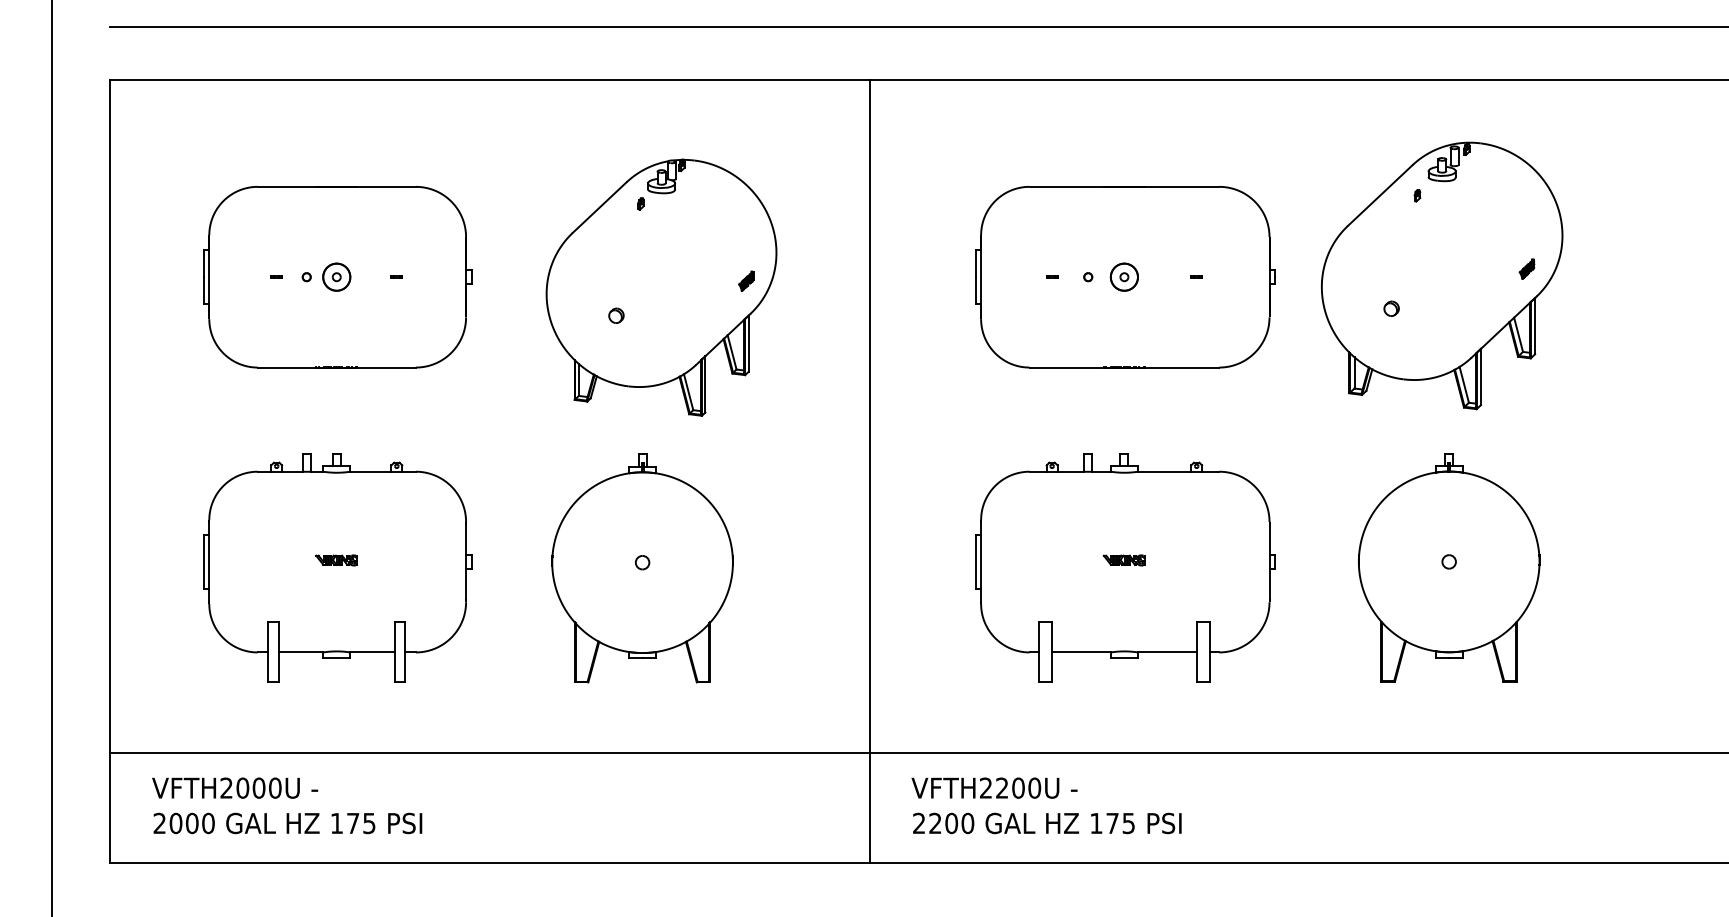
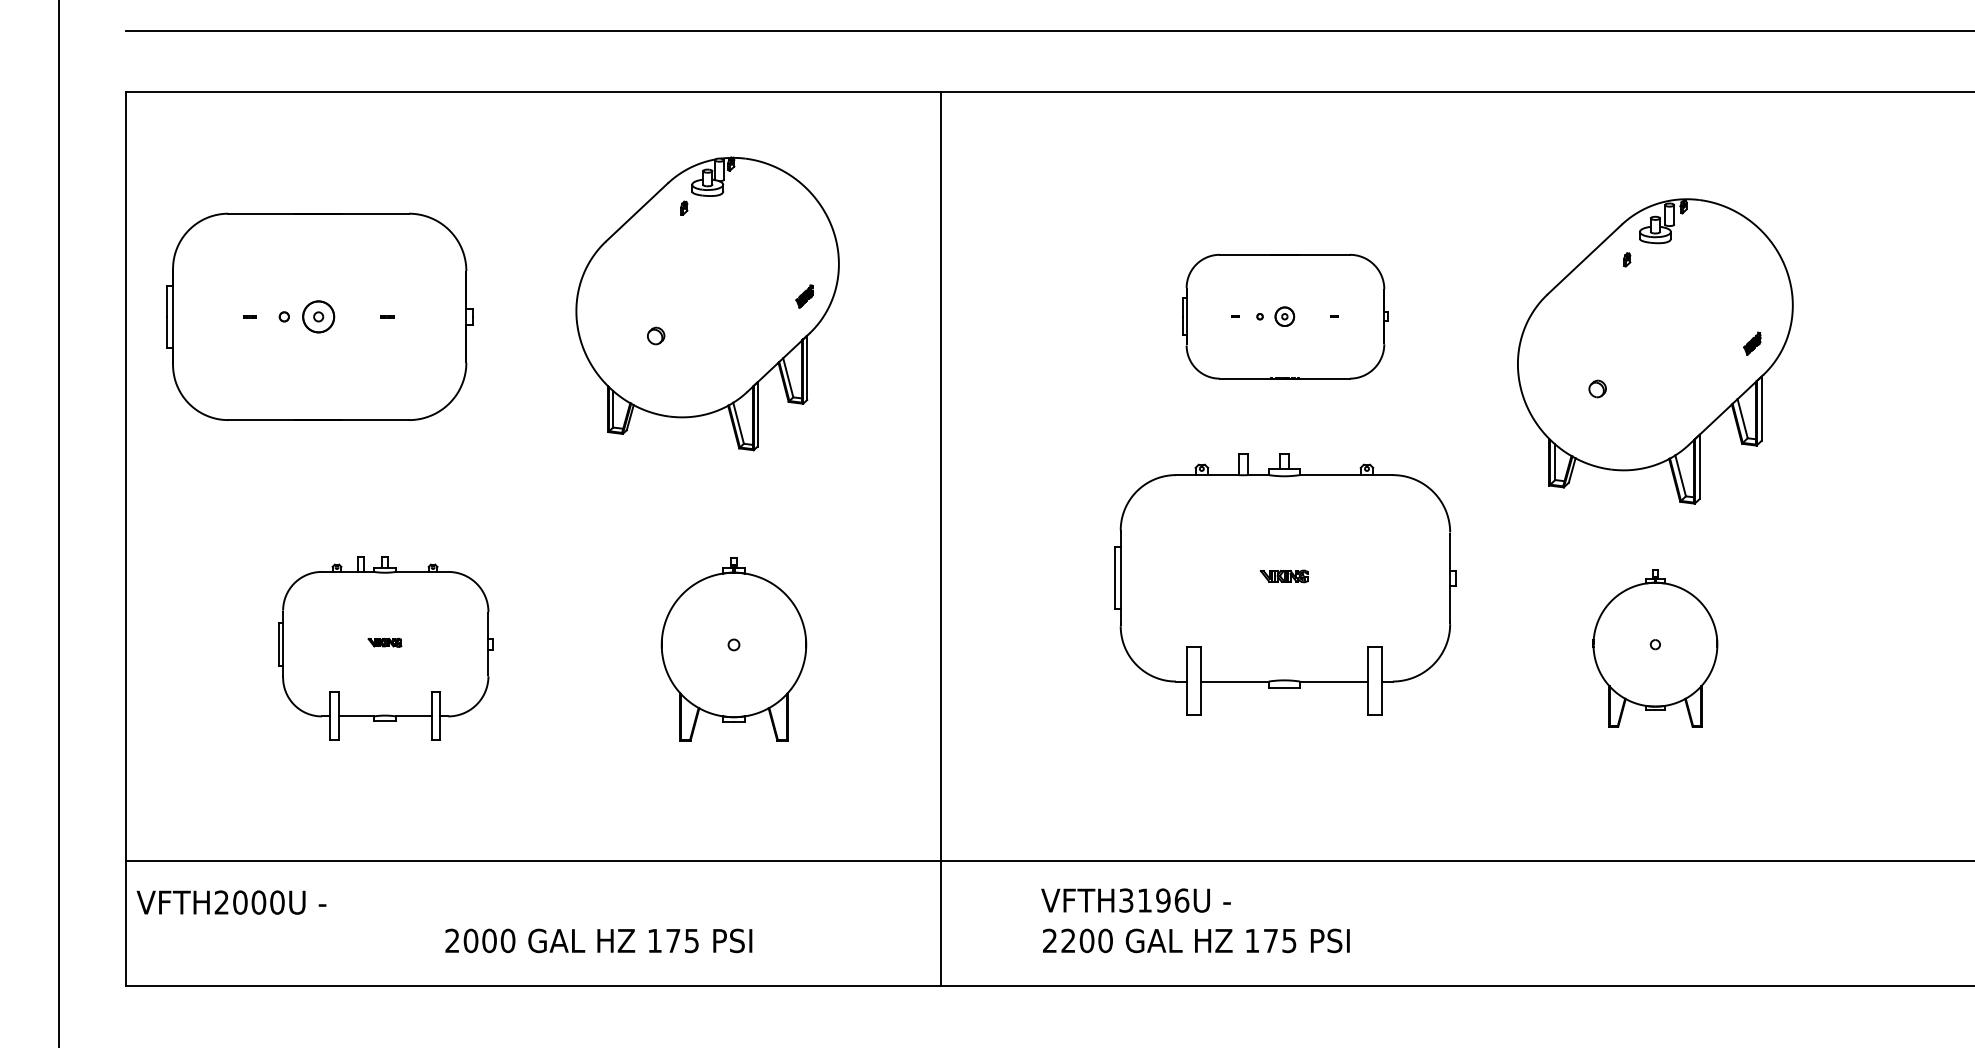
part: (1442, 275) -> (1655, 351), moved
part: (337, 276) -> (319, 316), moved
part: (1125, 276) -> (1285, 316), size x0.6
part: (661, 287) -> (707, 303), moved
line: (869, 471) -> (940, 538), moved
part: (337, 567) -> (385, 648), size x0.7
part: (1125, 567) -> (1285, 584), moved
part: (1449, 567) -> (1655, 648), size x0.6
part: (642, 568) -> (733, 649), size x0.7
text: (235, 788) -> (231, 902), moved
text: (1010, 788) -> (1154, 900), VFTH2200U -> VFTH3196U
text: (287, 823) -> (598, 940), moved

